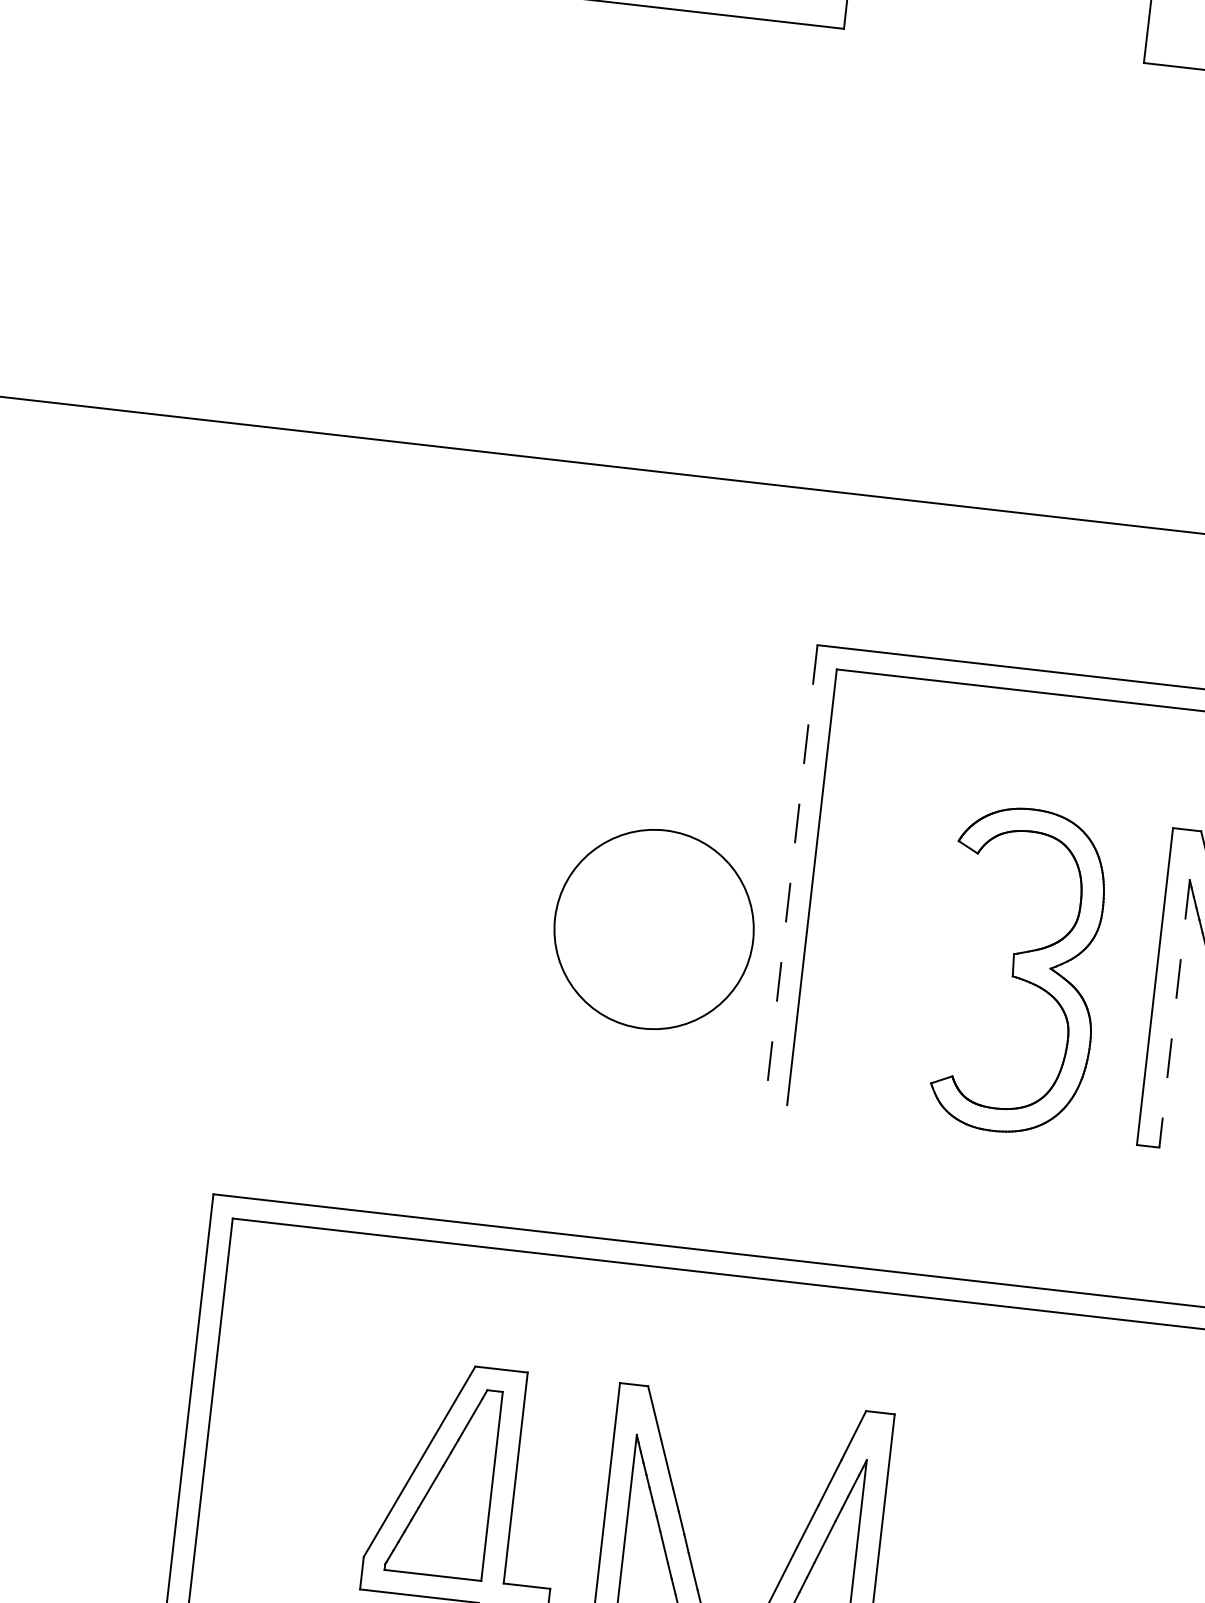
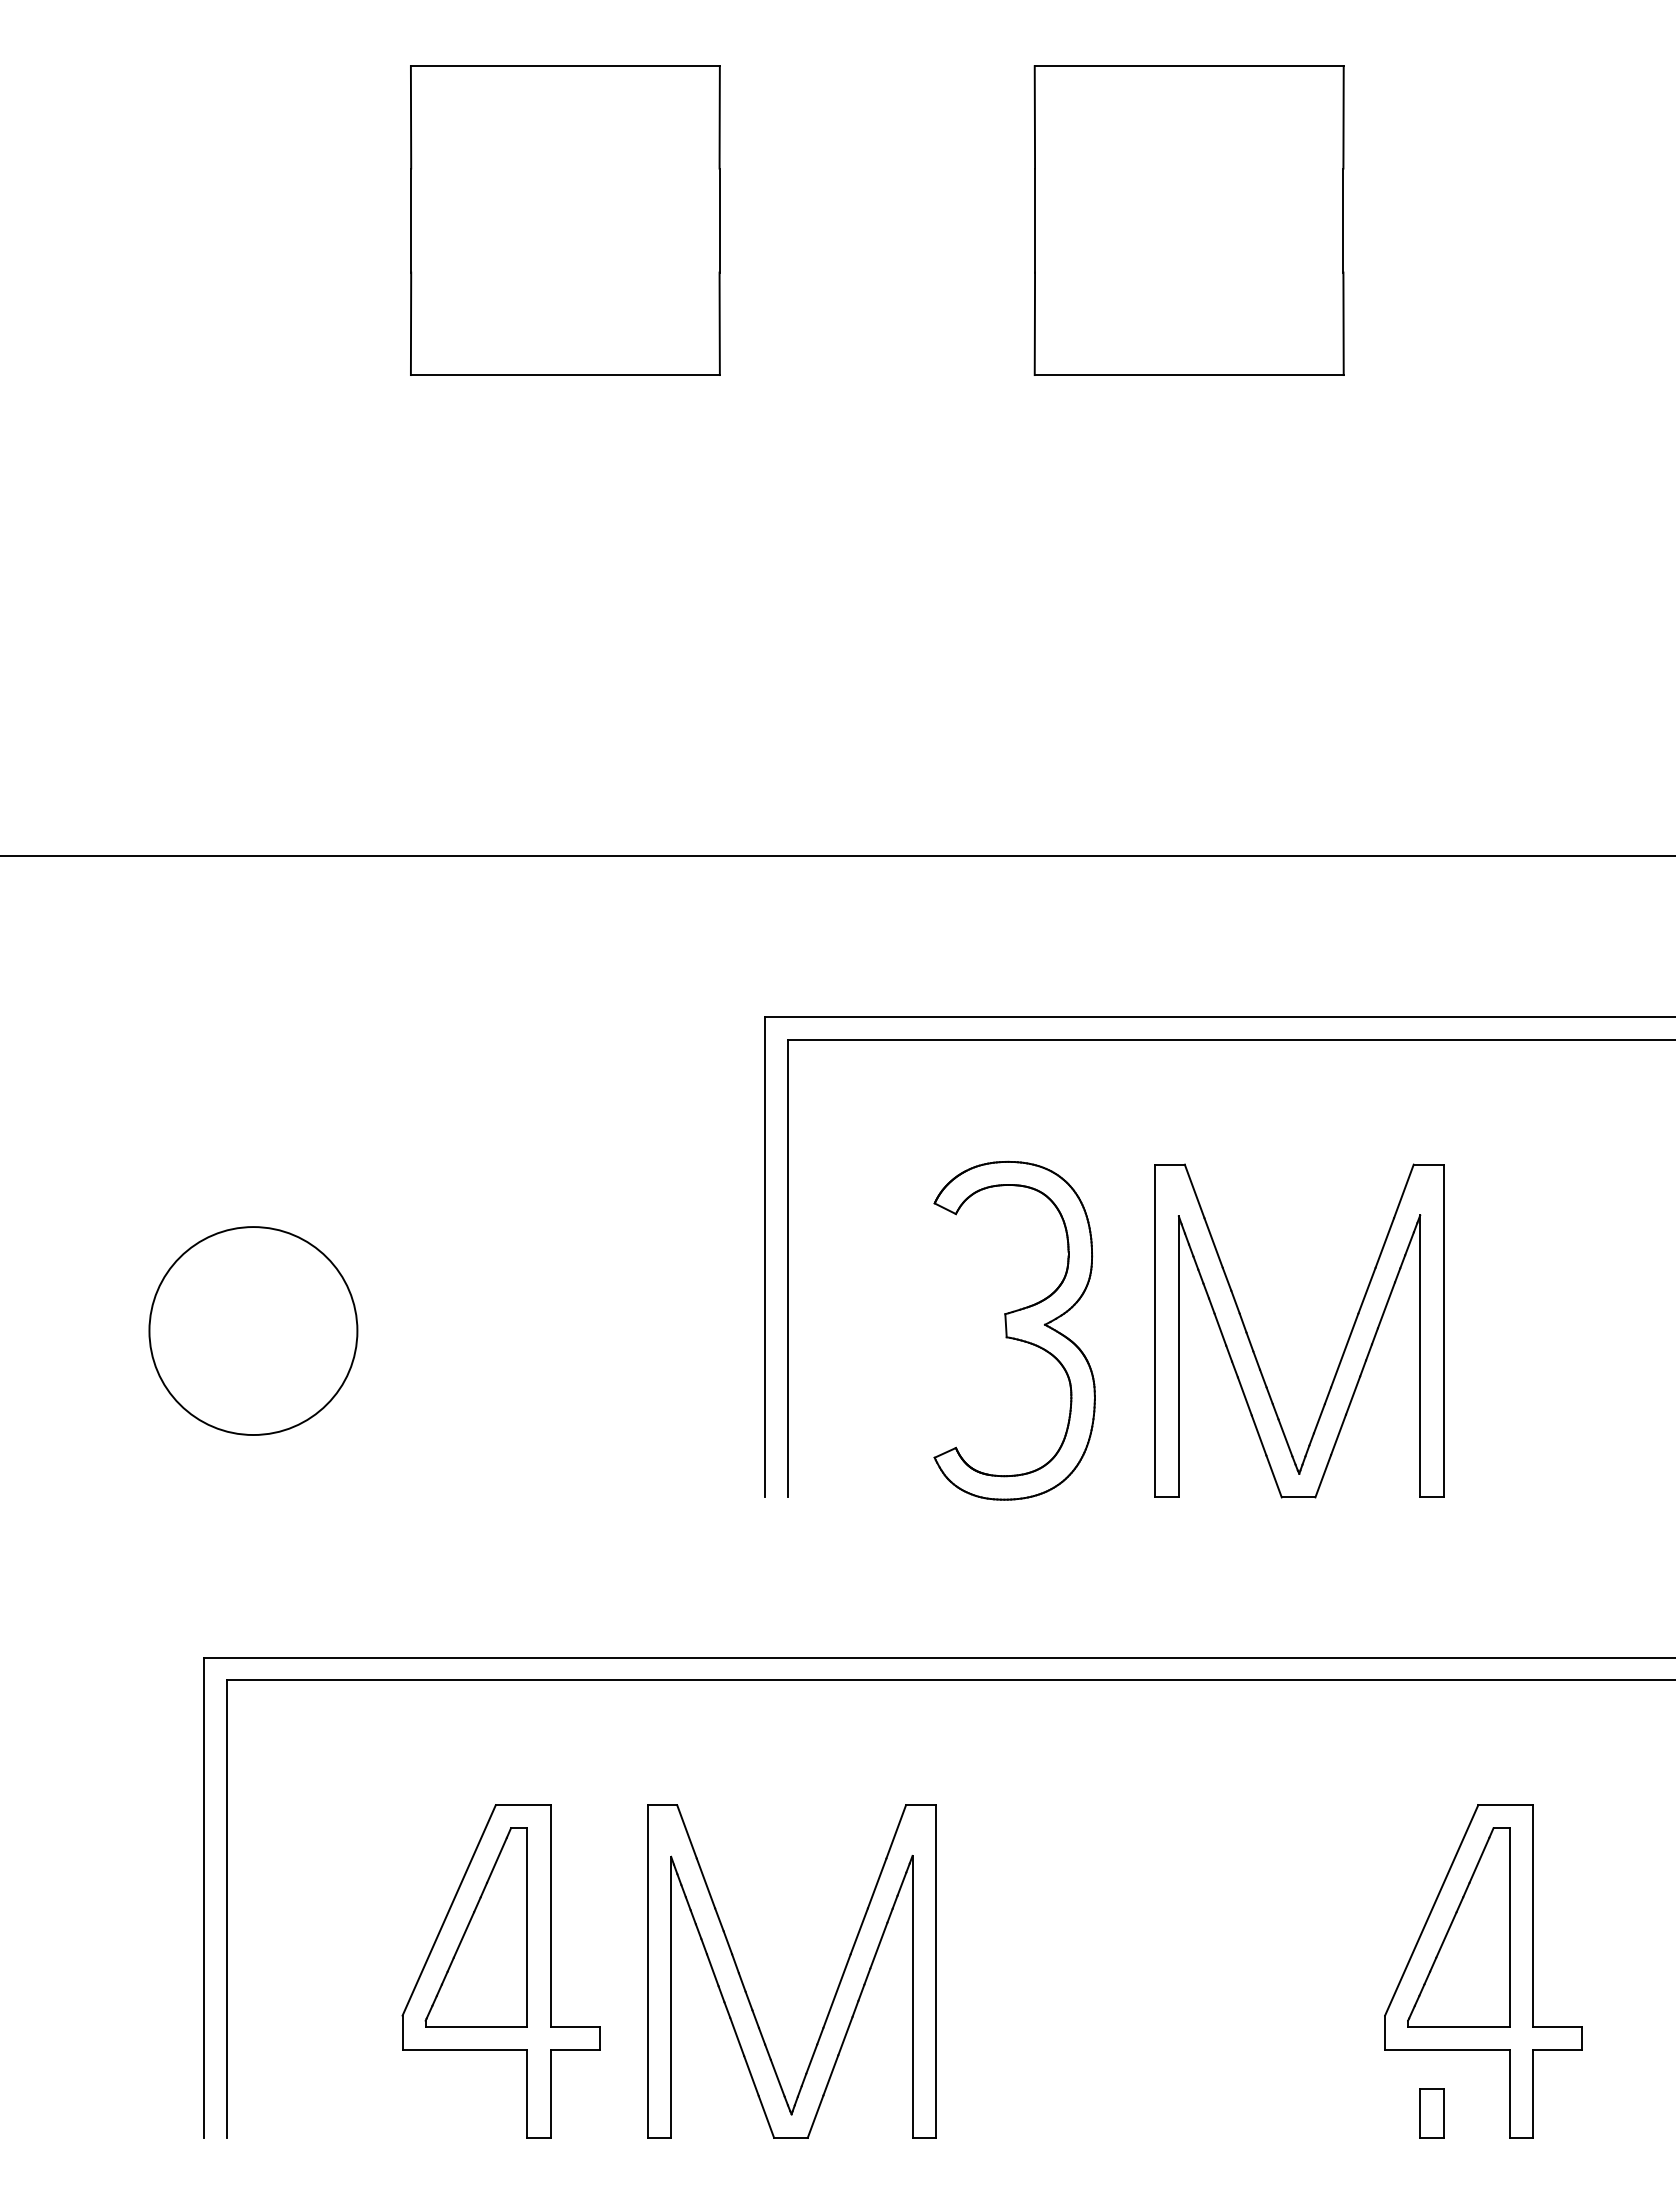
line: (791, 874) -> (765, 1257), dashed -> solid
circle: (654, 929) -> (253, 1330), moved
line: (1174, 1013) -> (1178, 1356), dashed -> solid

